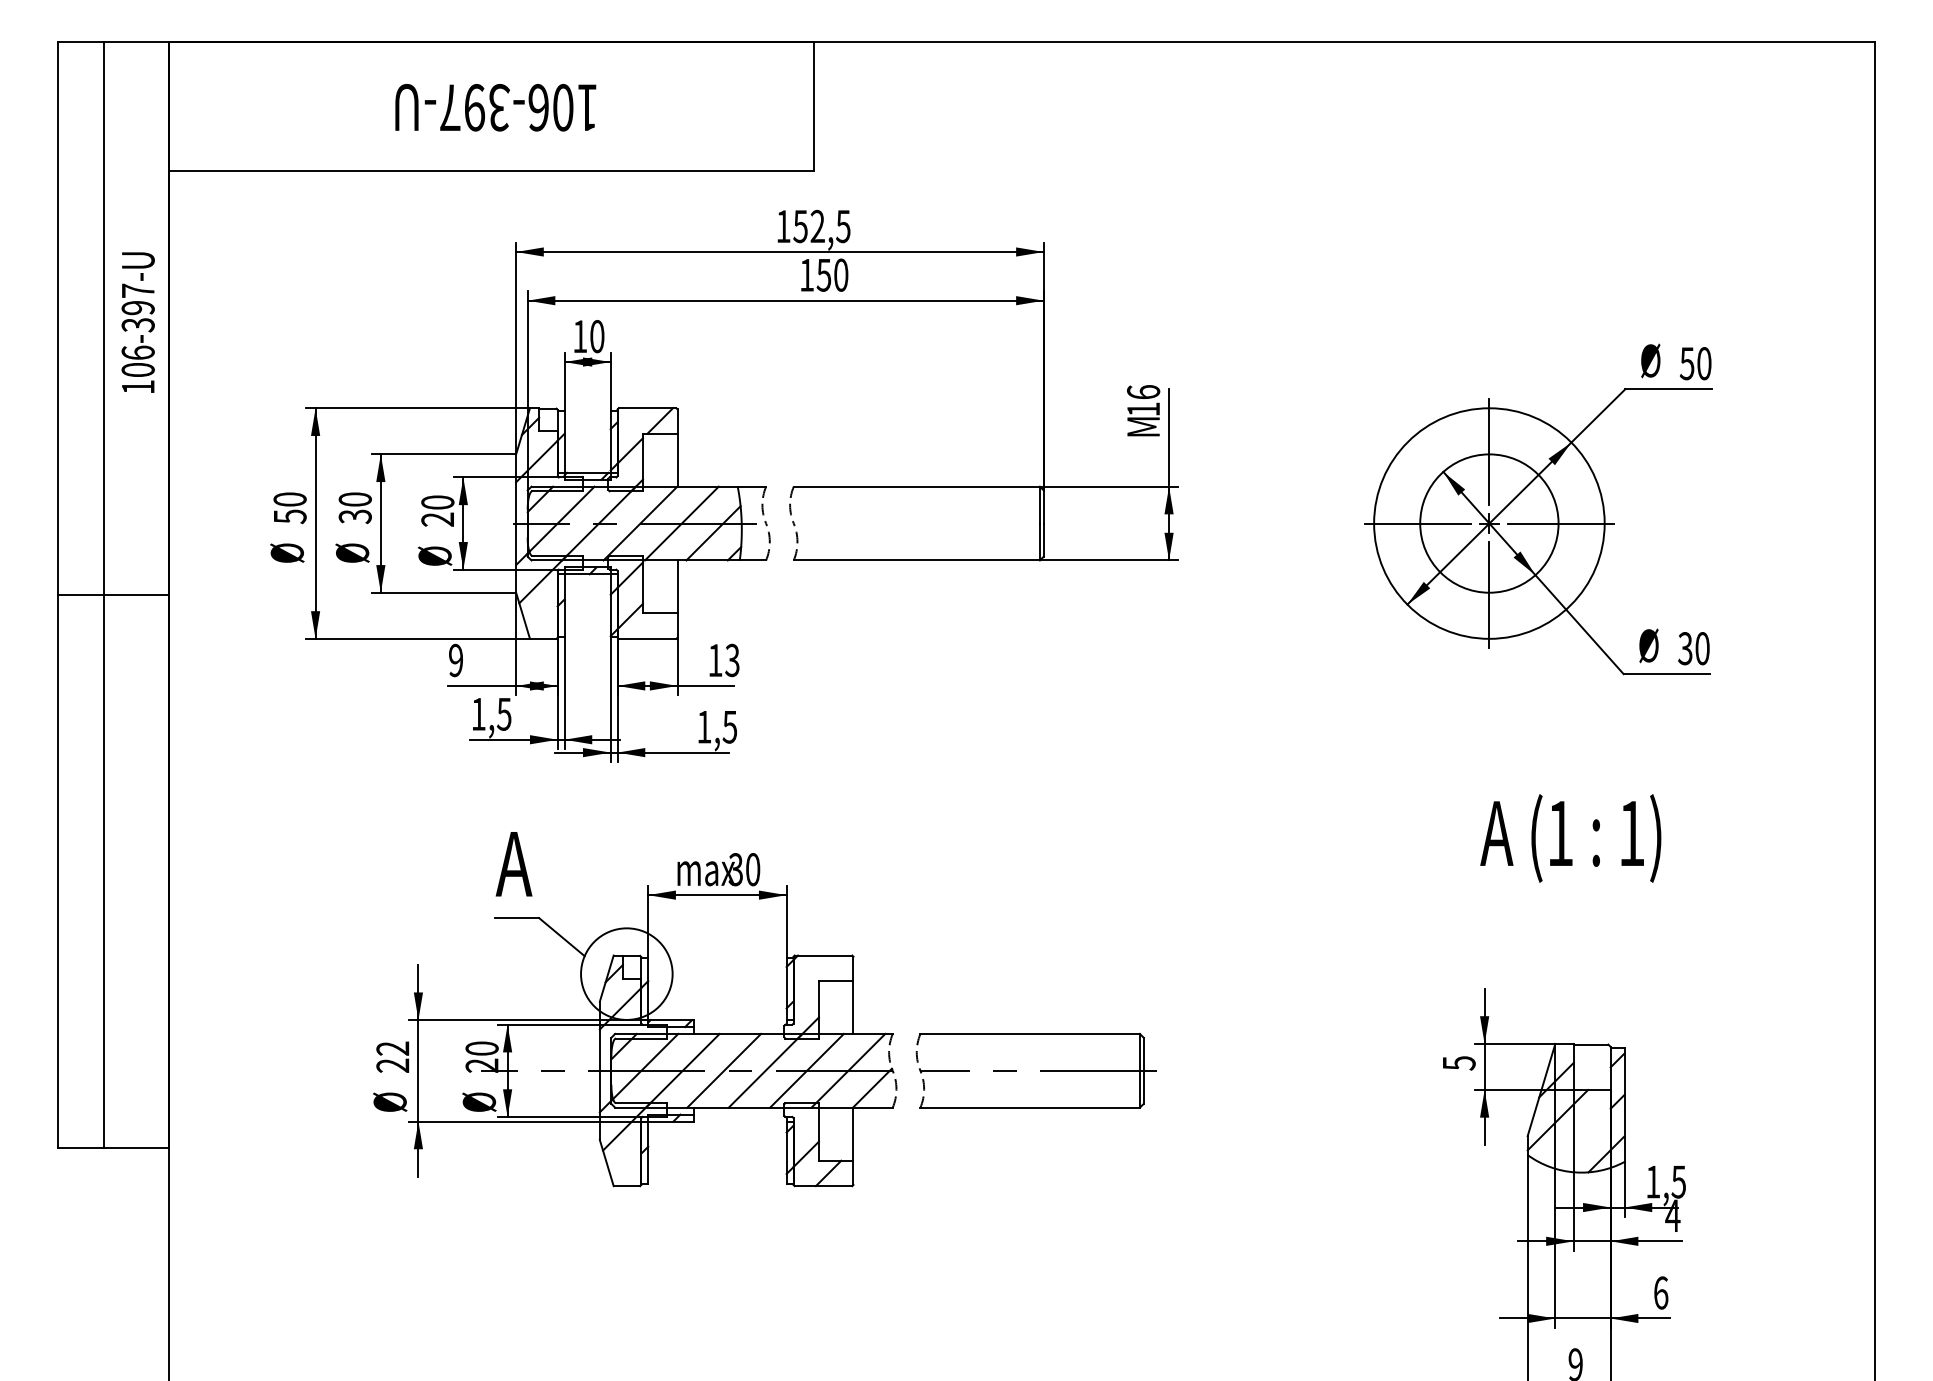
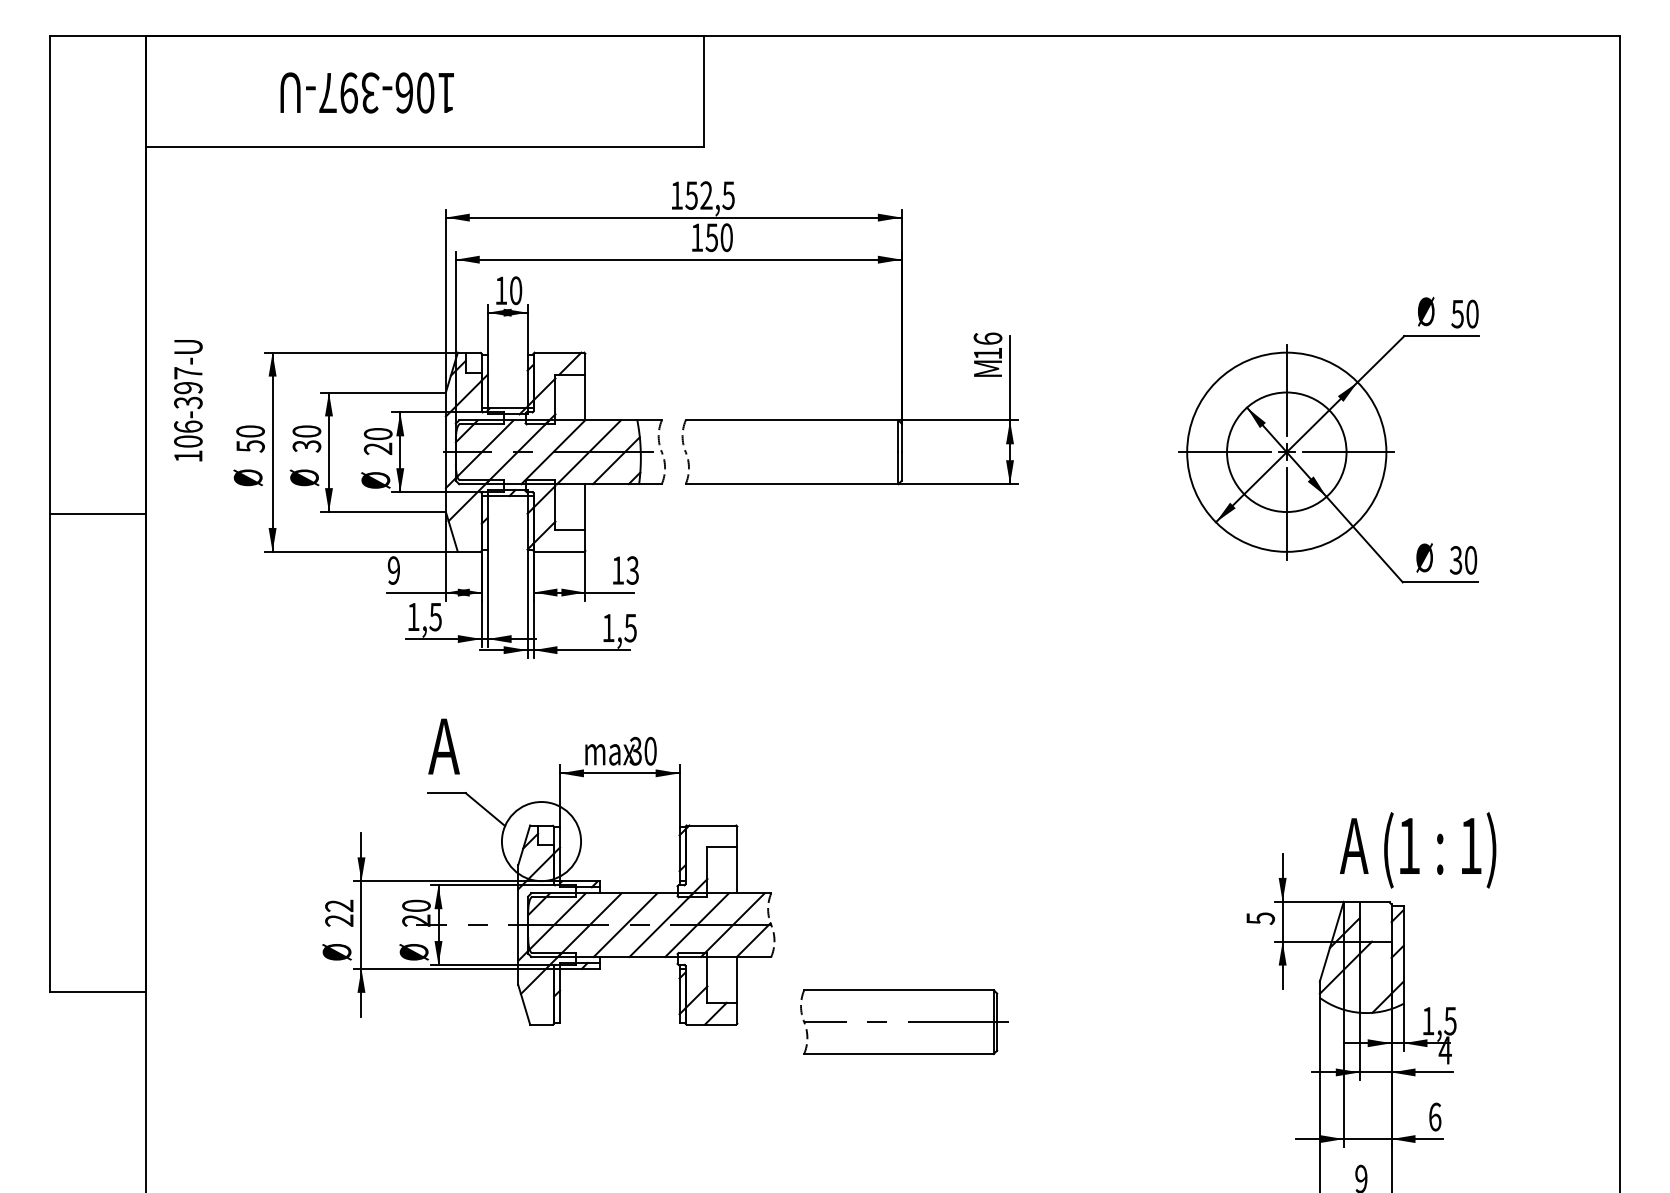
text: (494, 107) -> (366, 92), moved
text: (138, 322) -> (188, 400), moved
line: (103, 594) -> (89, 513), removed
text: (1571, 838) -> (1418, 850), moved
part: (1036, 1070) -> (904, 1021), moved

